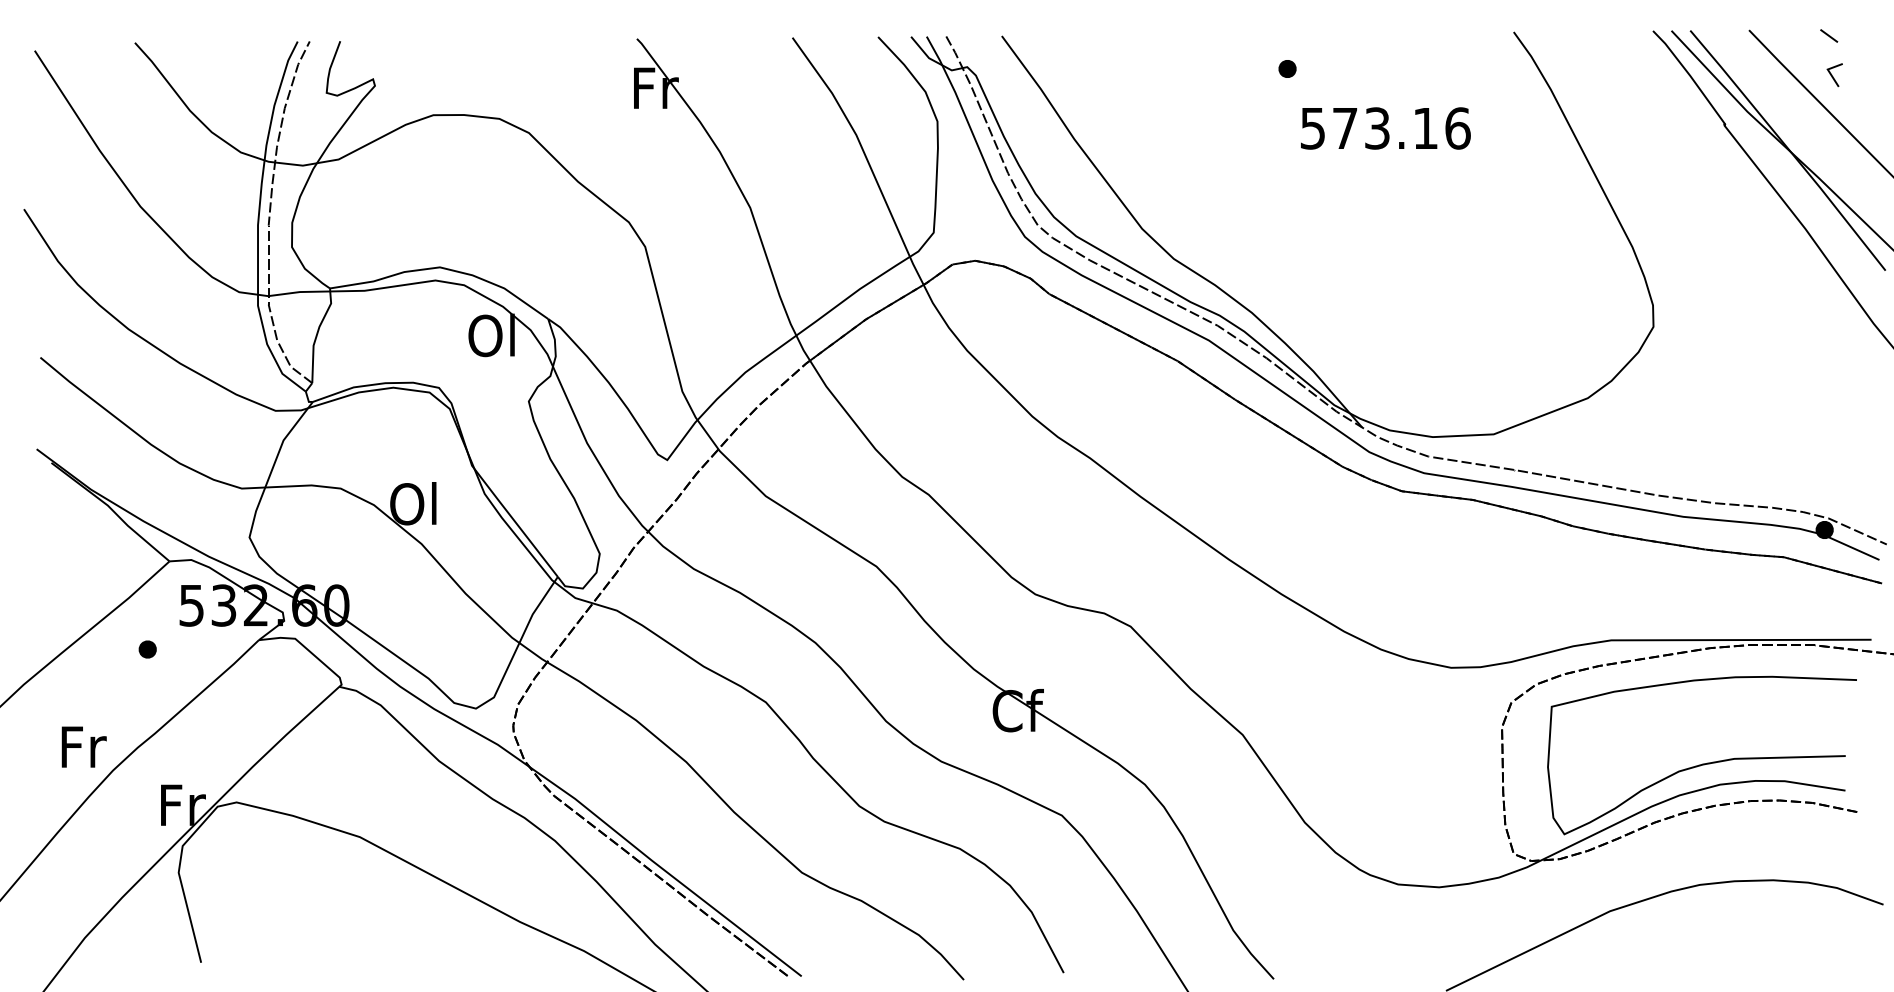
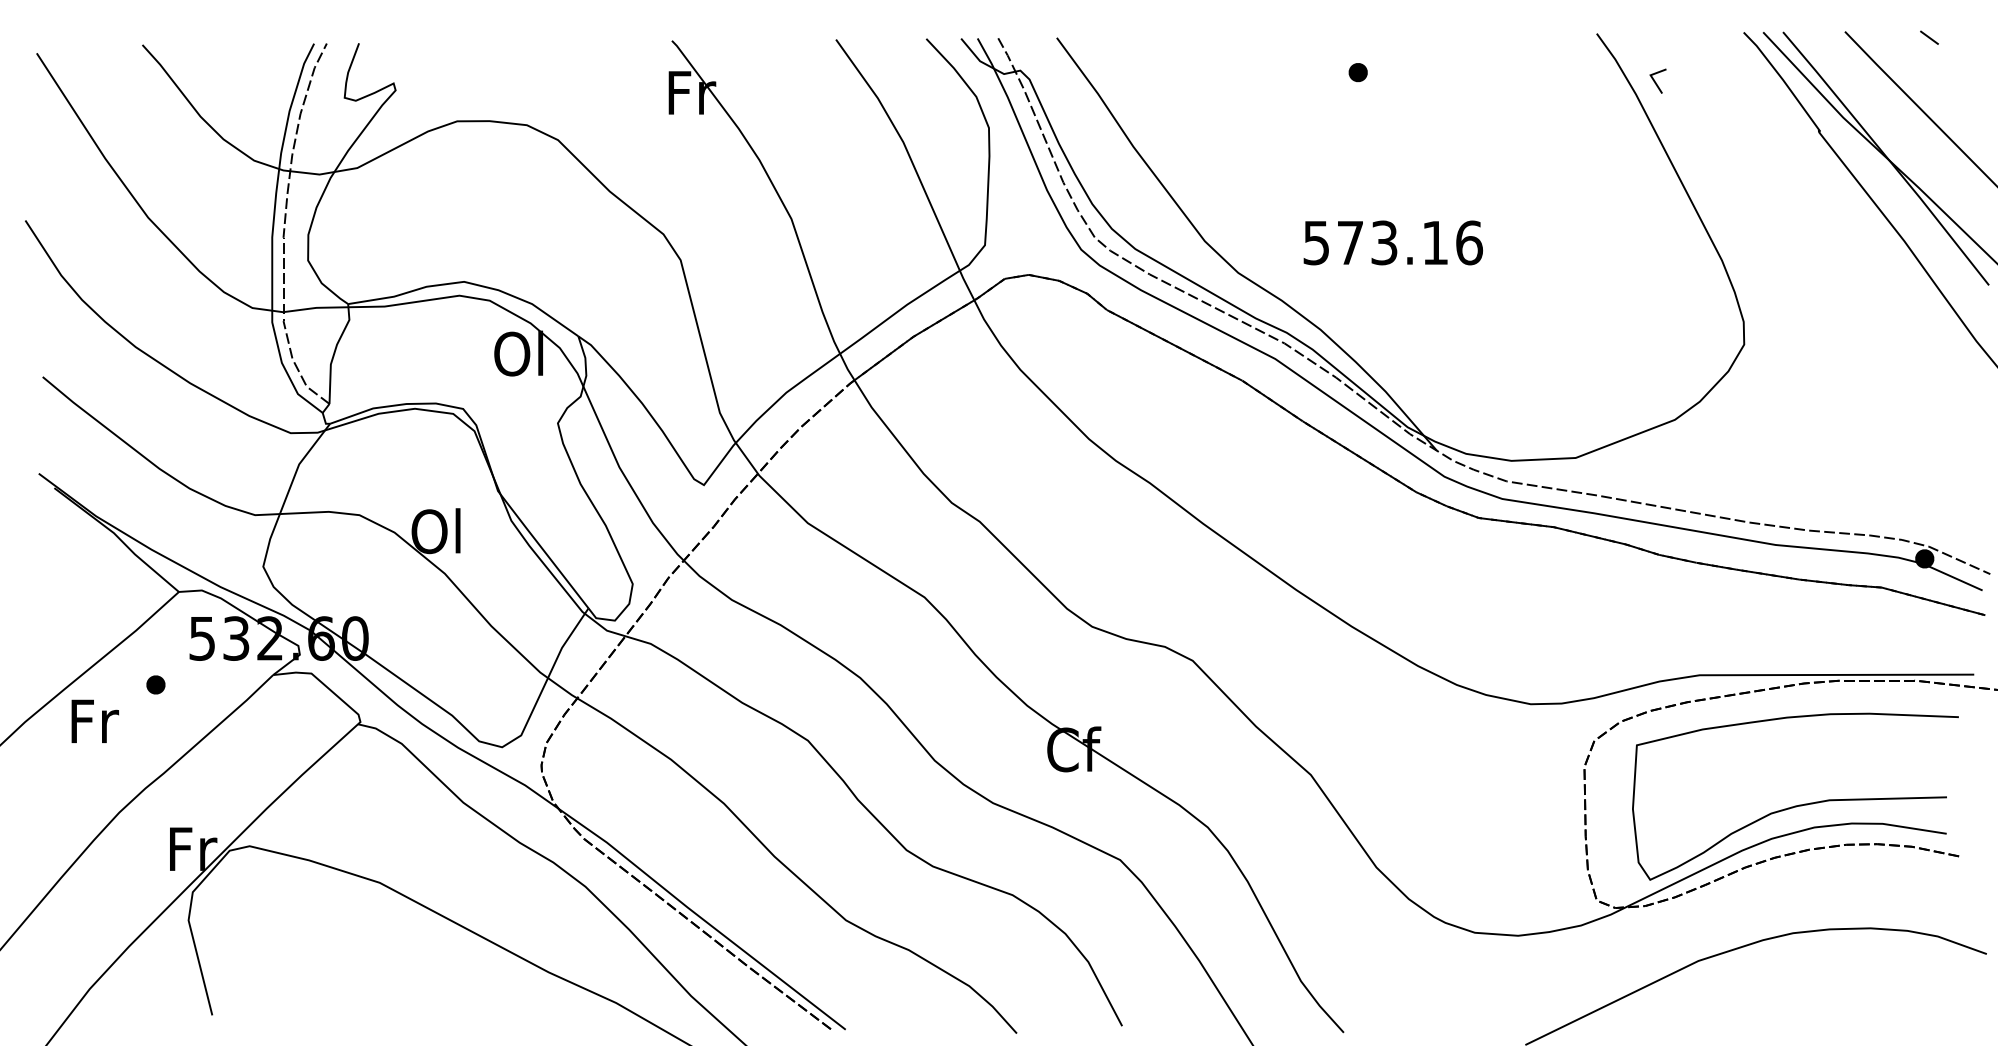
line: (1833, 76) -> (1656, 82), moved
text: (1385, 128) -> (1392, 242), moved
text: (83, 746) -> (94, 720), moved

